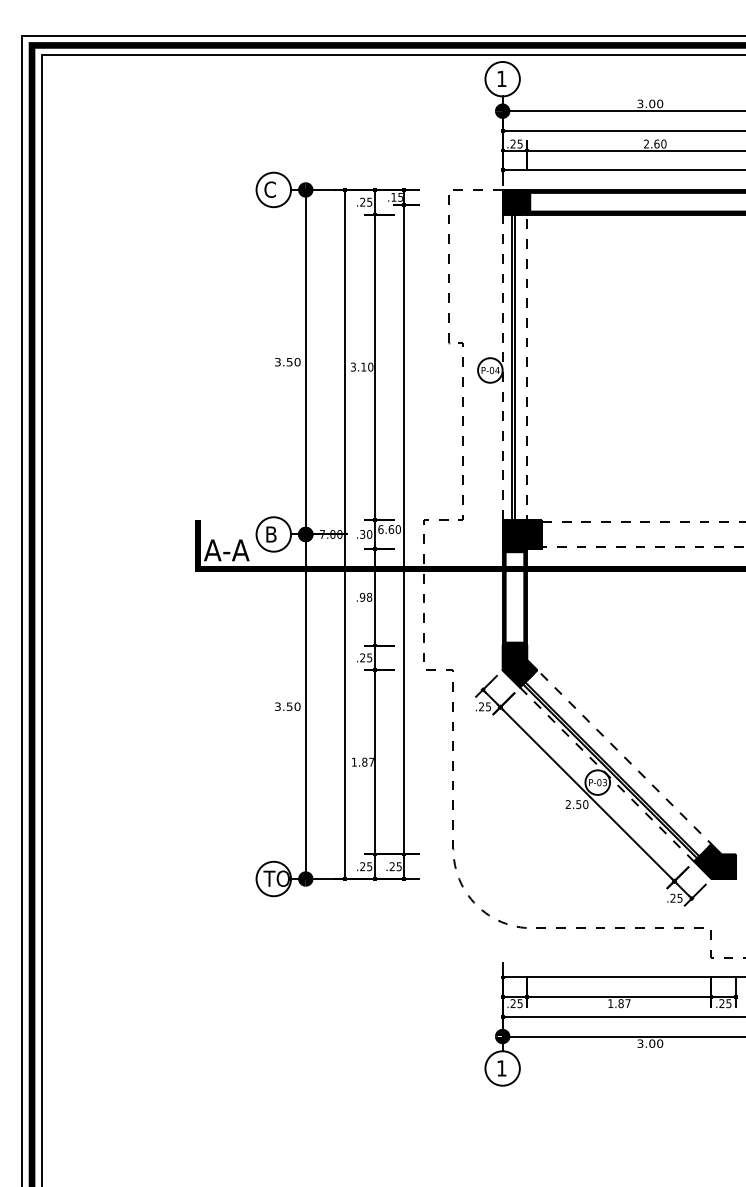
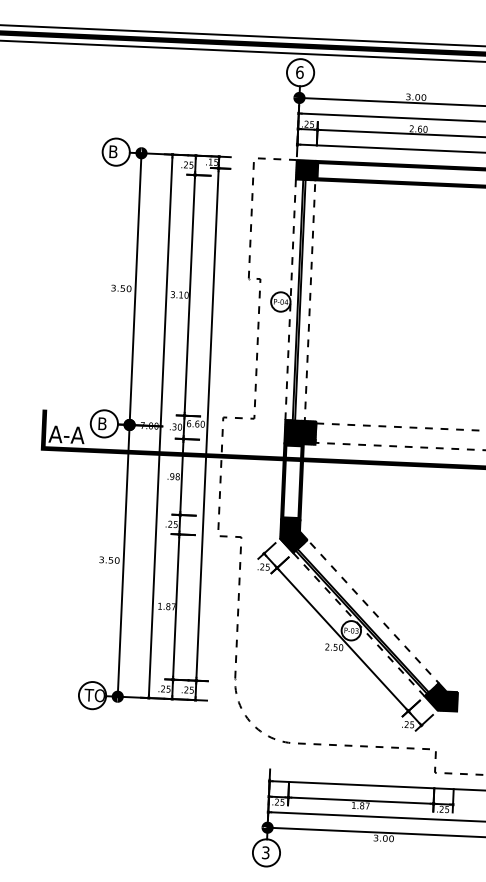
text: (501, 78) -> (299, 72), 1 -> 6
text: (269, 189) -> (112, 151), C -> B
text: (501, 1068) -> (265, 852), 1 -> 3

